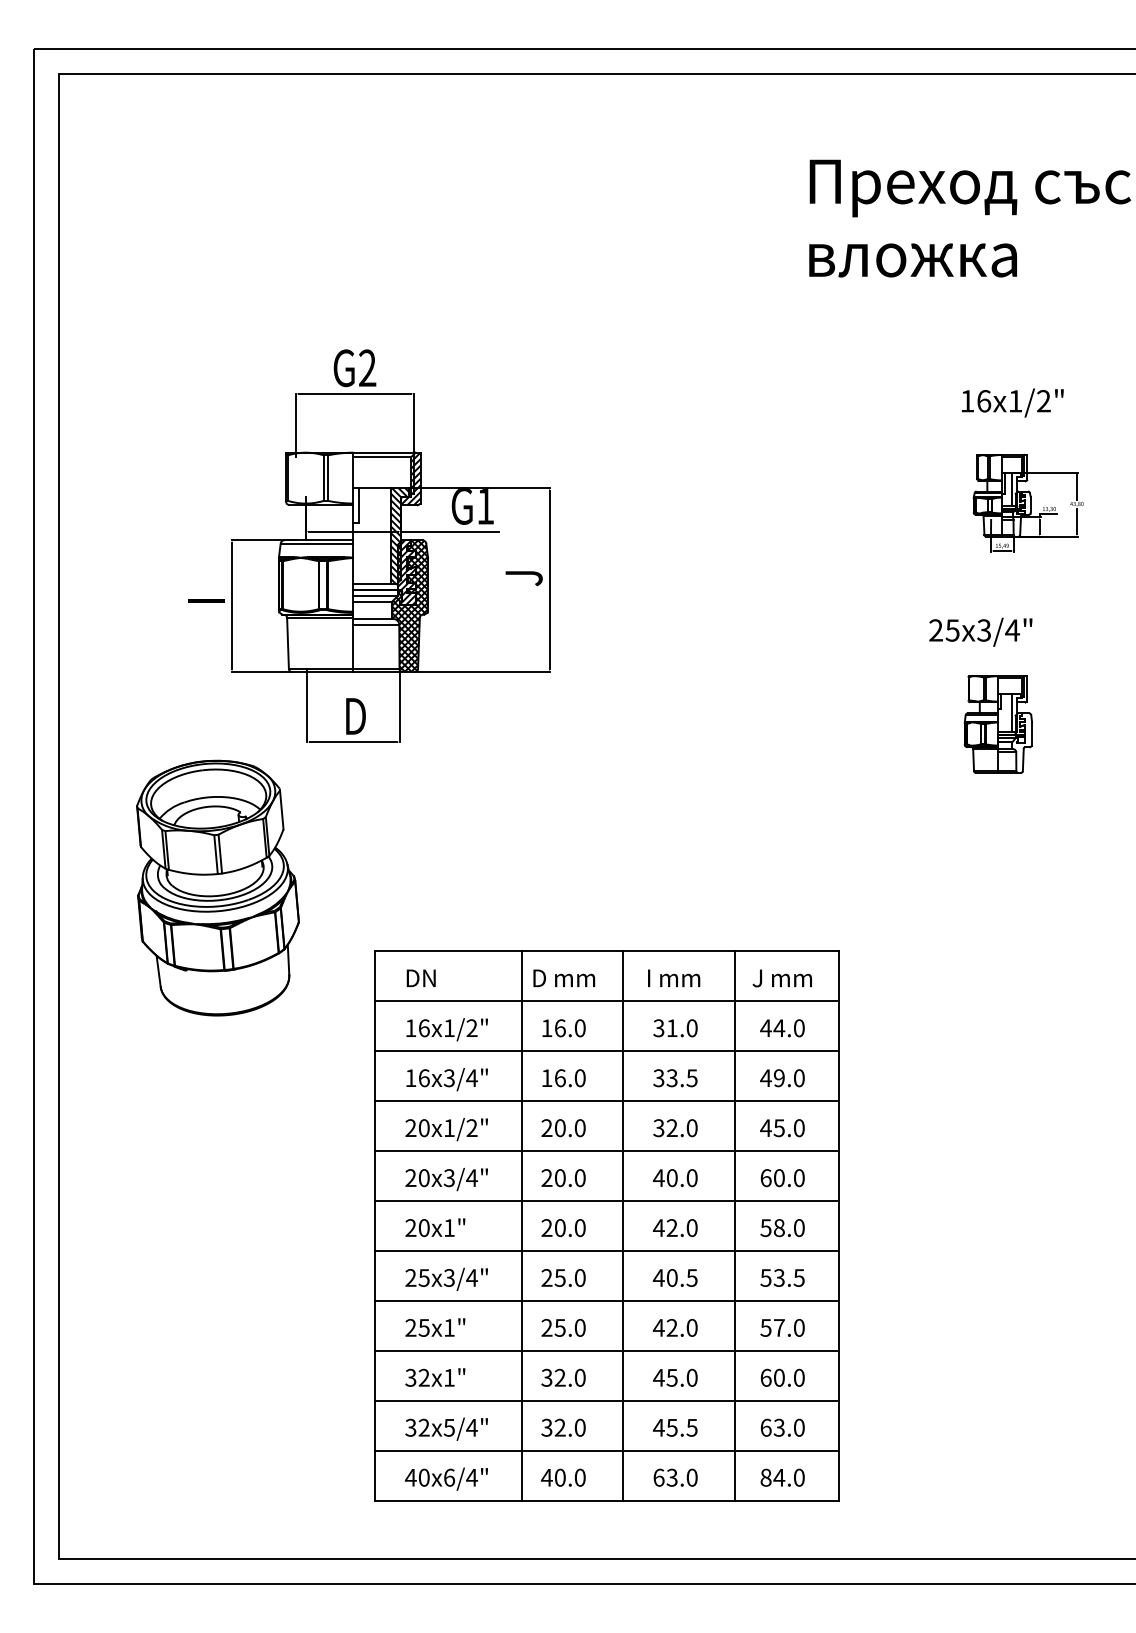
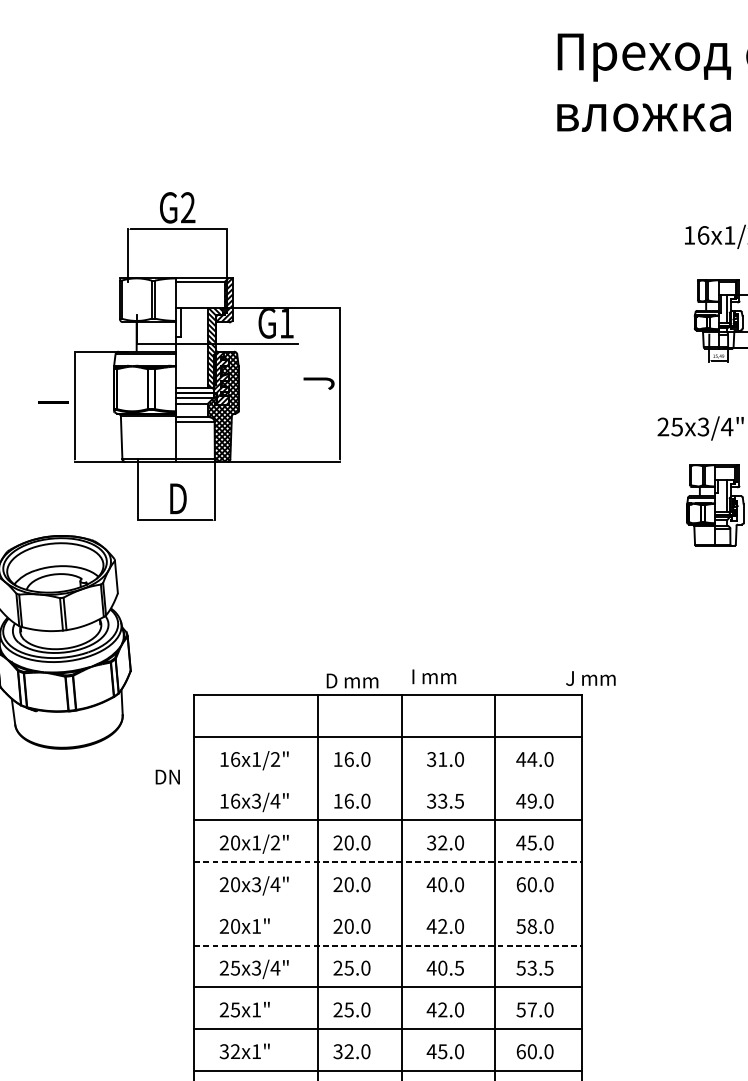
text: (420, 978) -> (167, 777), moved
text: (564, 978) -> (352, 681), moved
text: (674, 978) -> (434, 676), moved
text: (781, 978) -> (590, 678), moved
line: (606, 1051) -> (387, 778), removed
line: (606, 1151) -> (387, 862), solid -> dashed
line: (606, 1201) -> (387, 904), removed
line: (606, 1250) -> (387, 945), solid -> dashed

